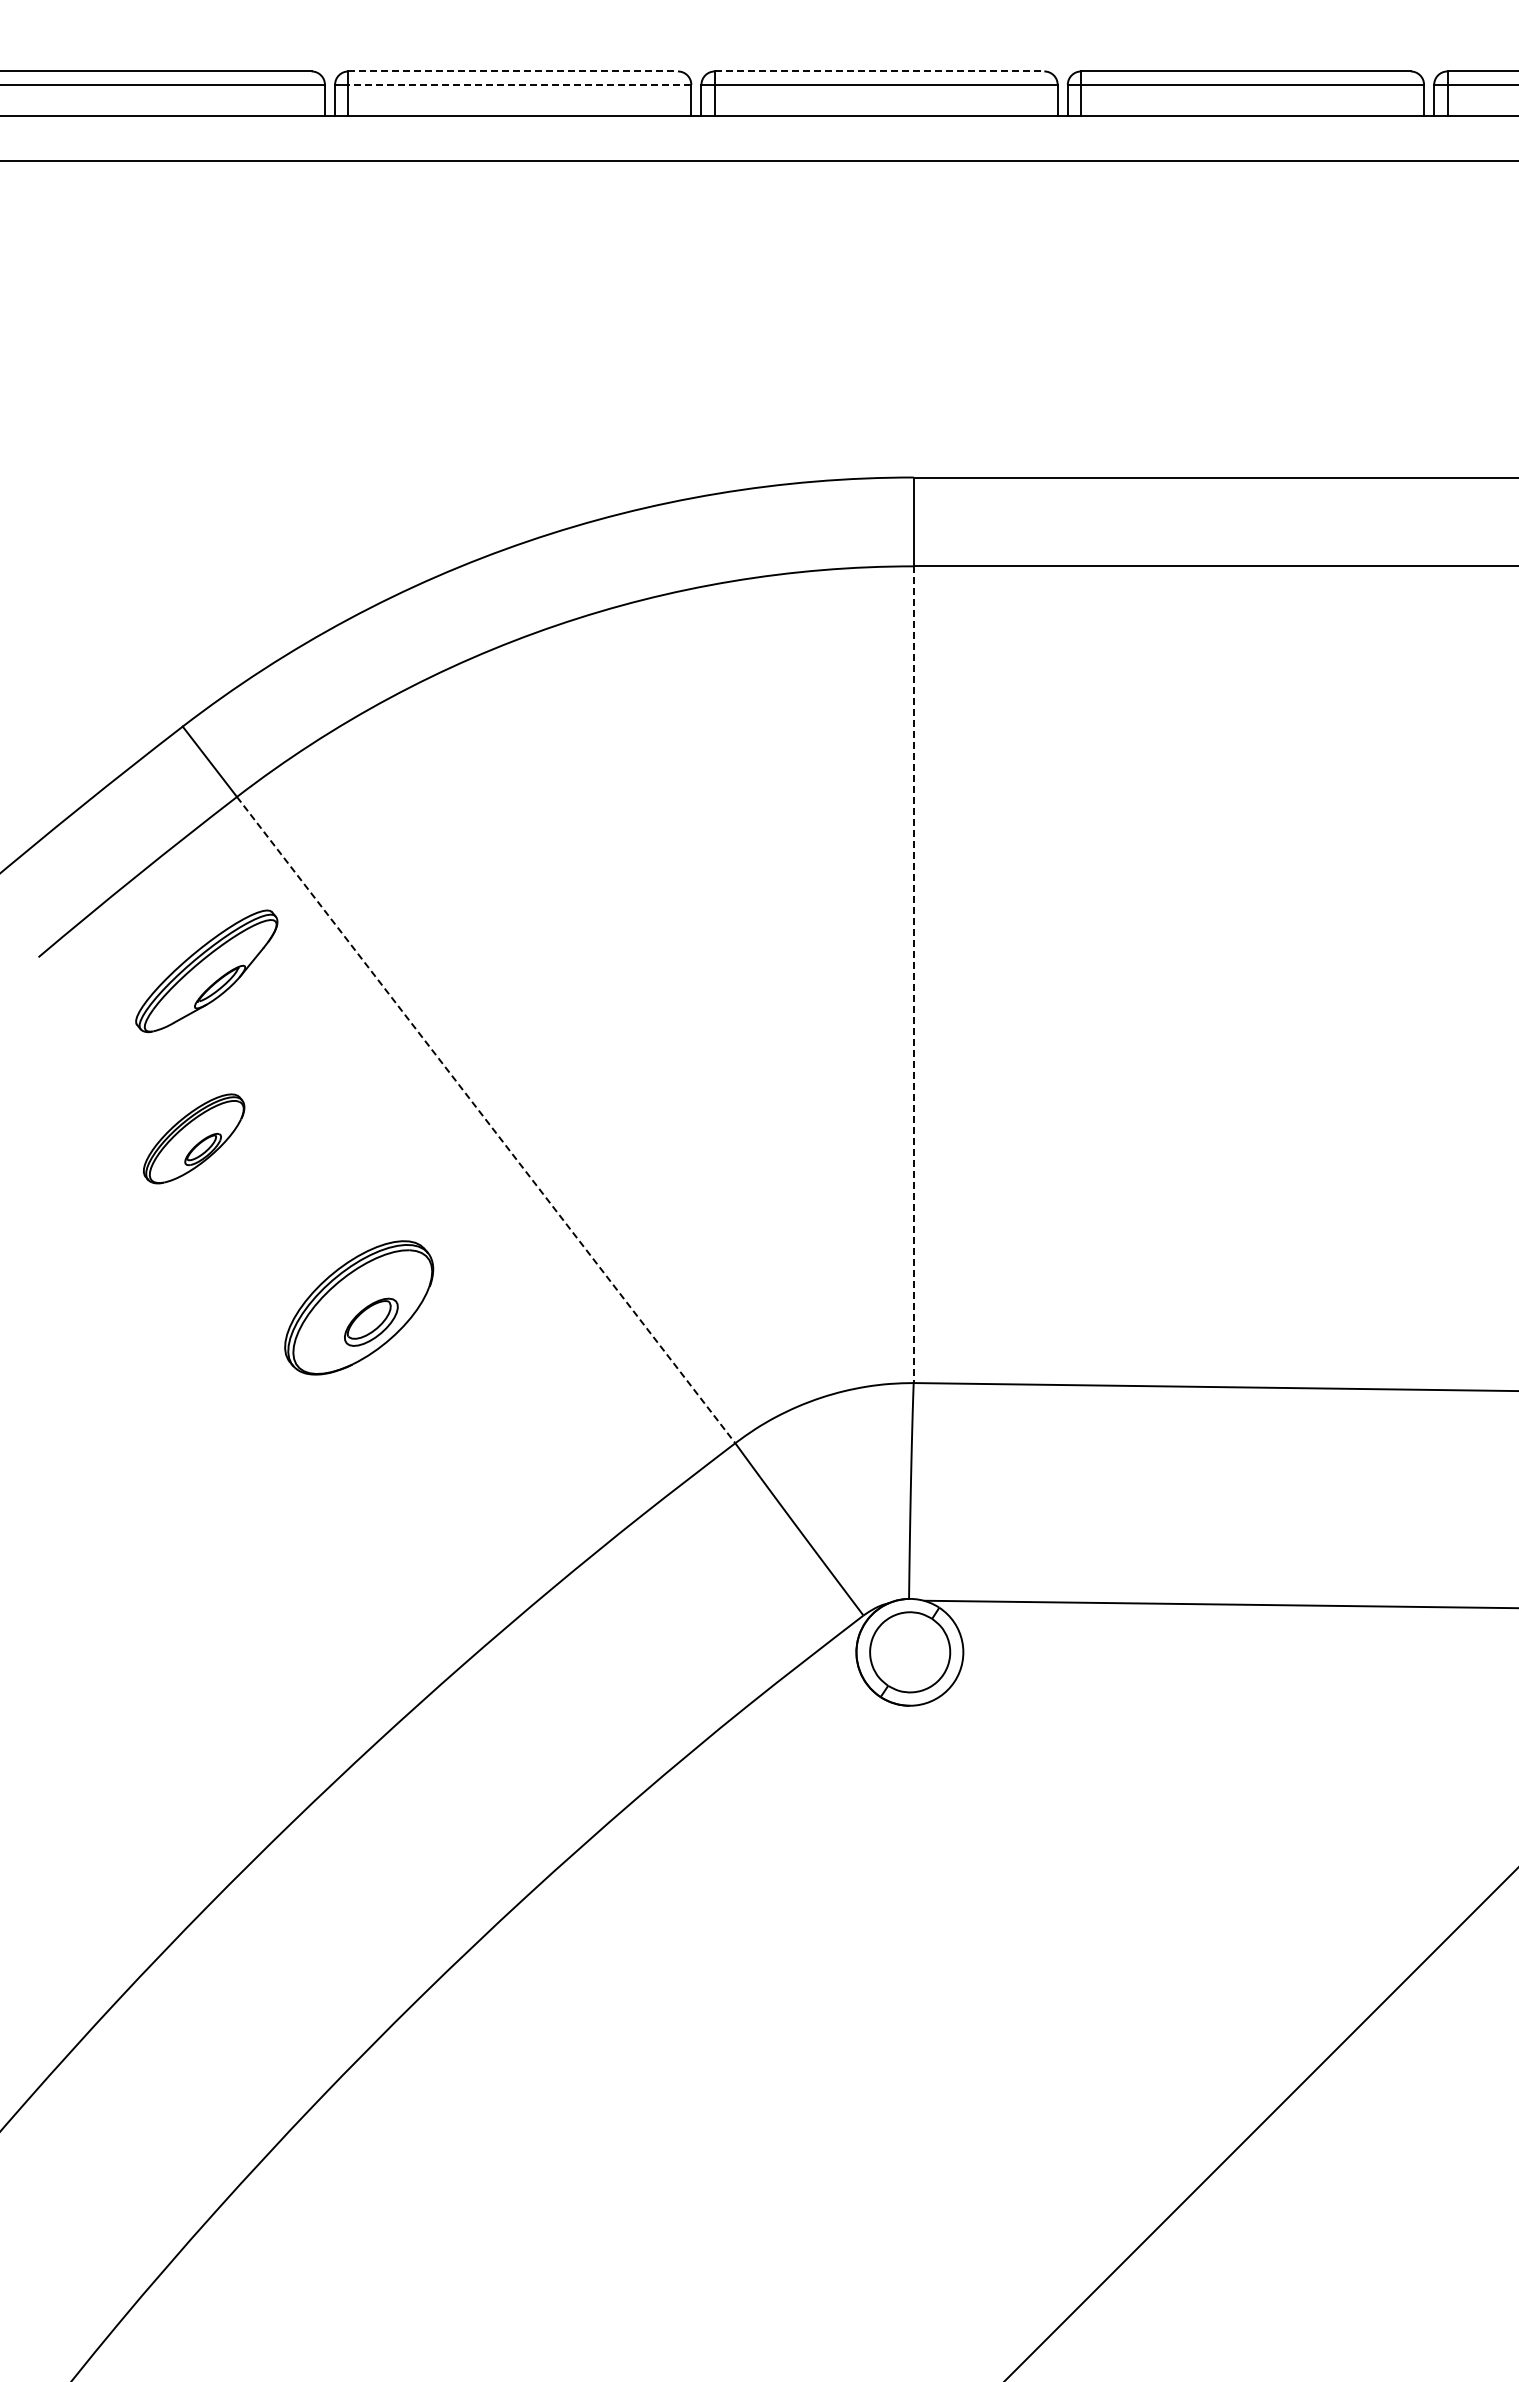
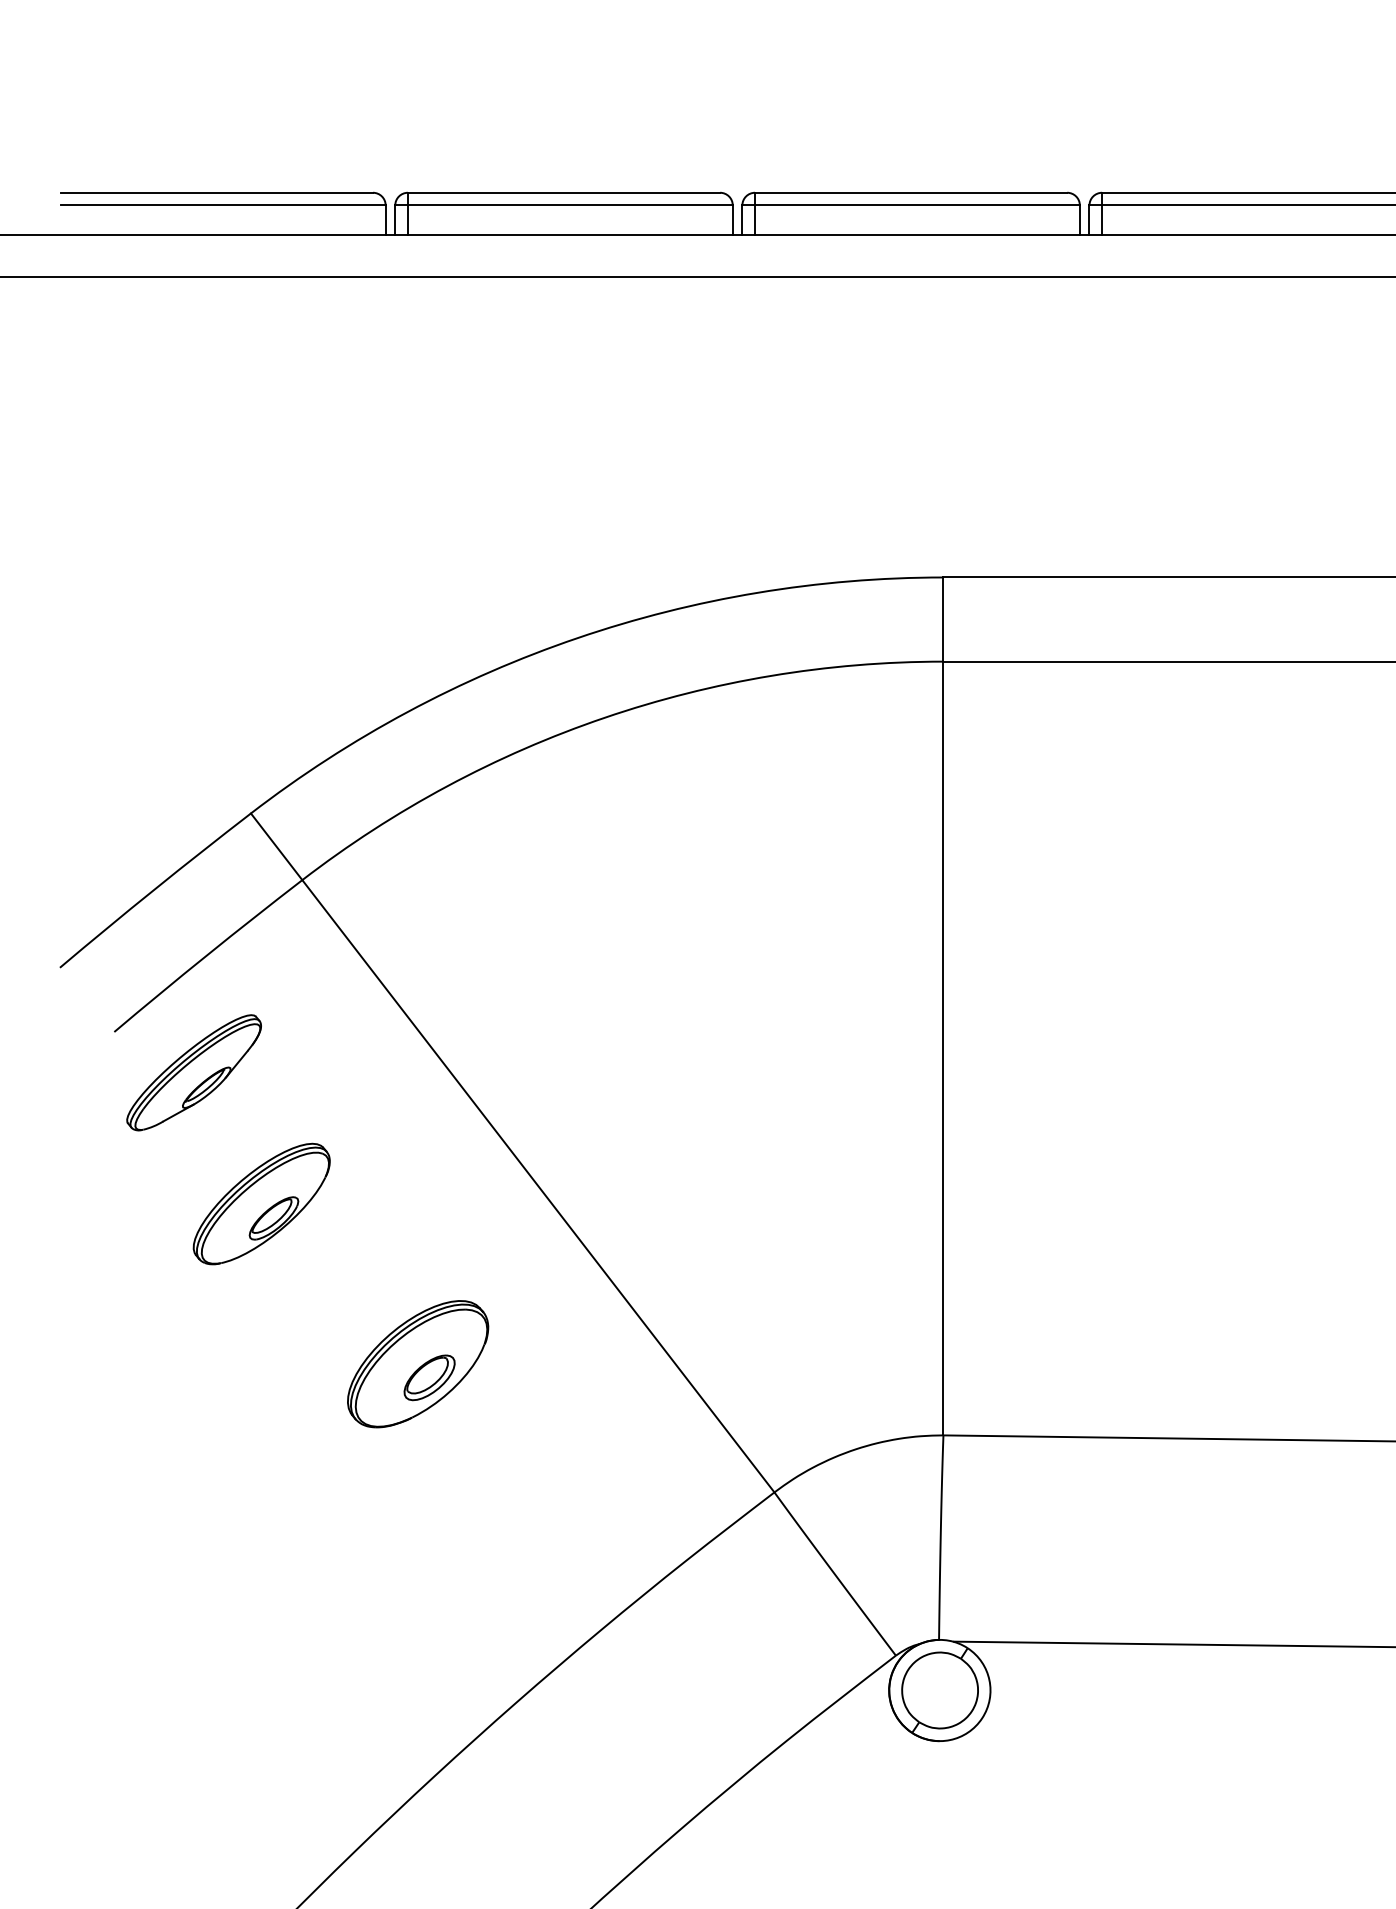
line: (513, 71) -> (564, 192), dashed -> solid
line: (879, 71) -> (911, 192), dashed -> solid
line: (519, 84) -> (569, 205), dashed -> solid
part: (206, 971) -> (193, 1072), moved
line: (913, 975) -> (943, 1049), dashed -> solid
line: (486, 1120) -> (538, 1186), dashed -> solid
part: (193, 1138) -> (261, 1203), size x1.43

